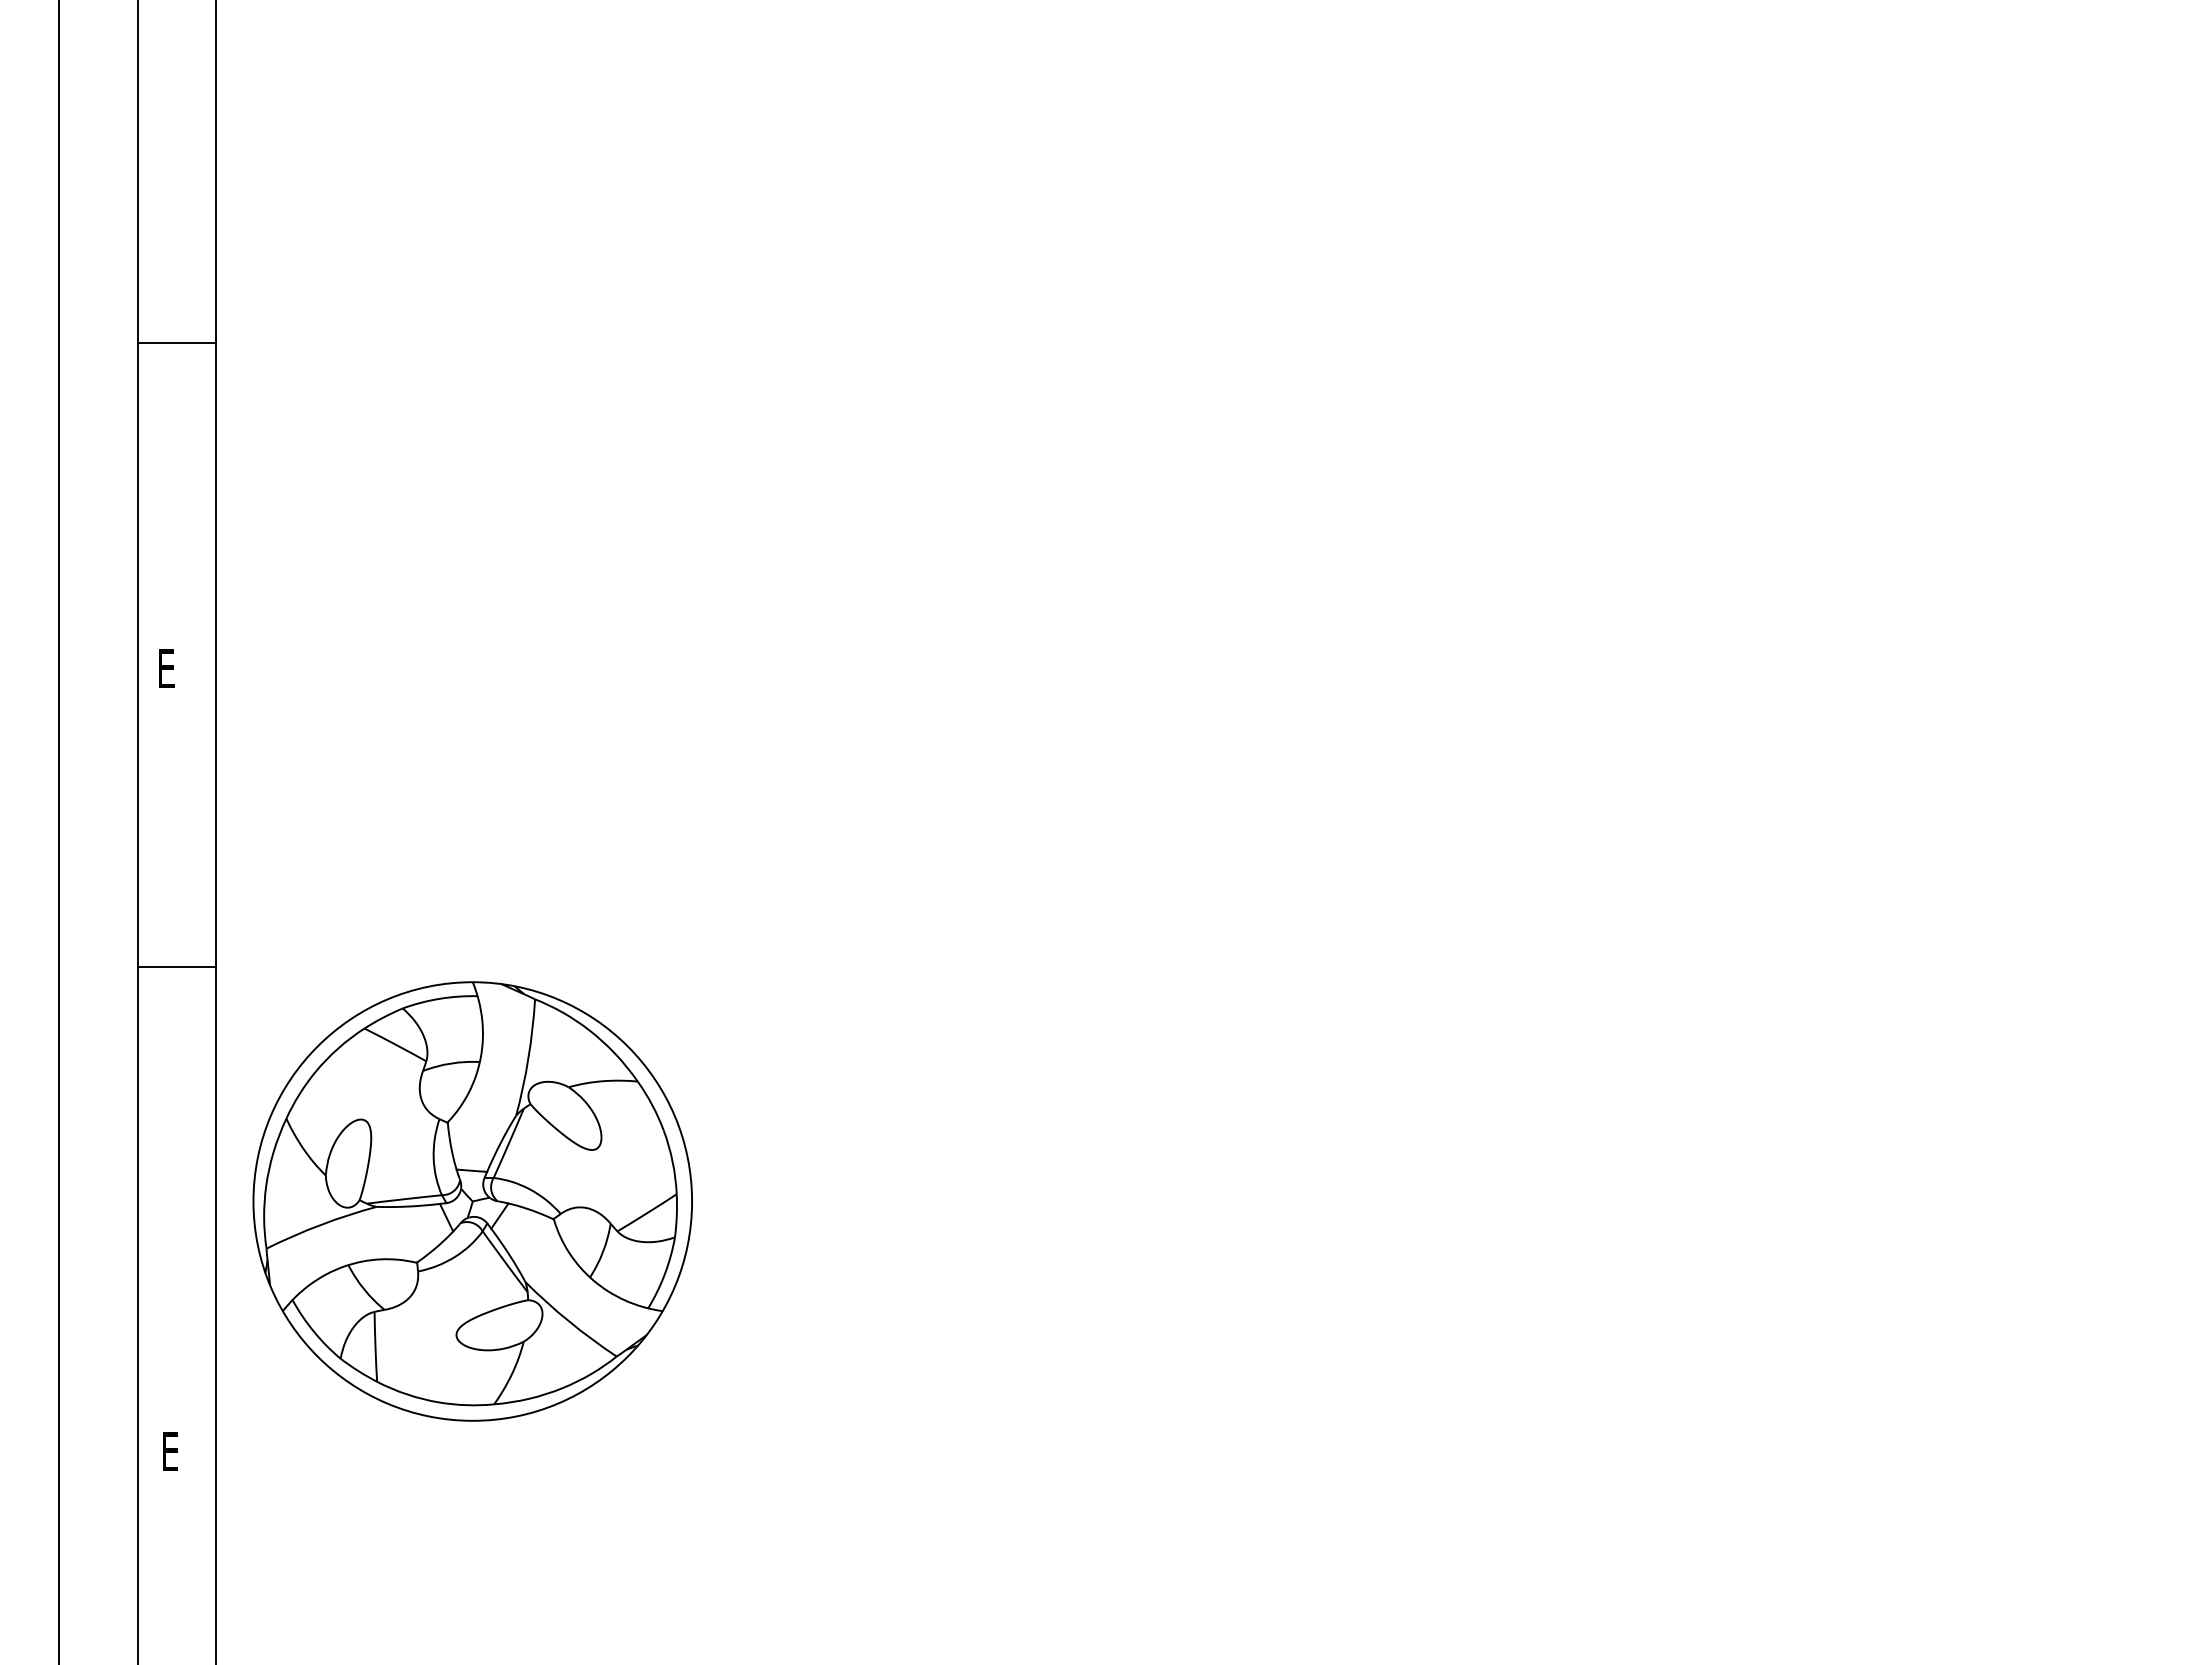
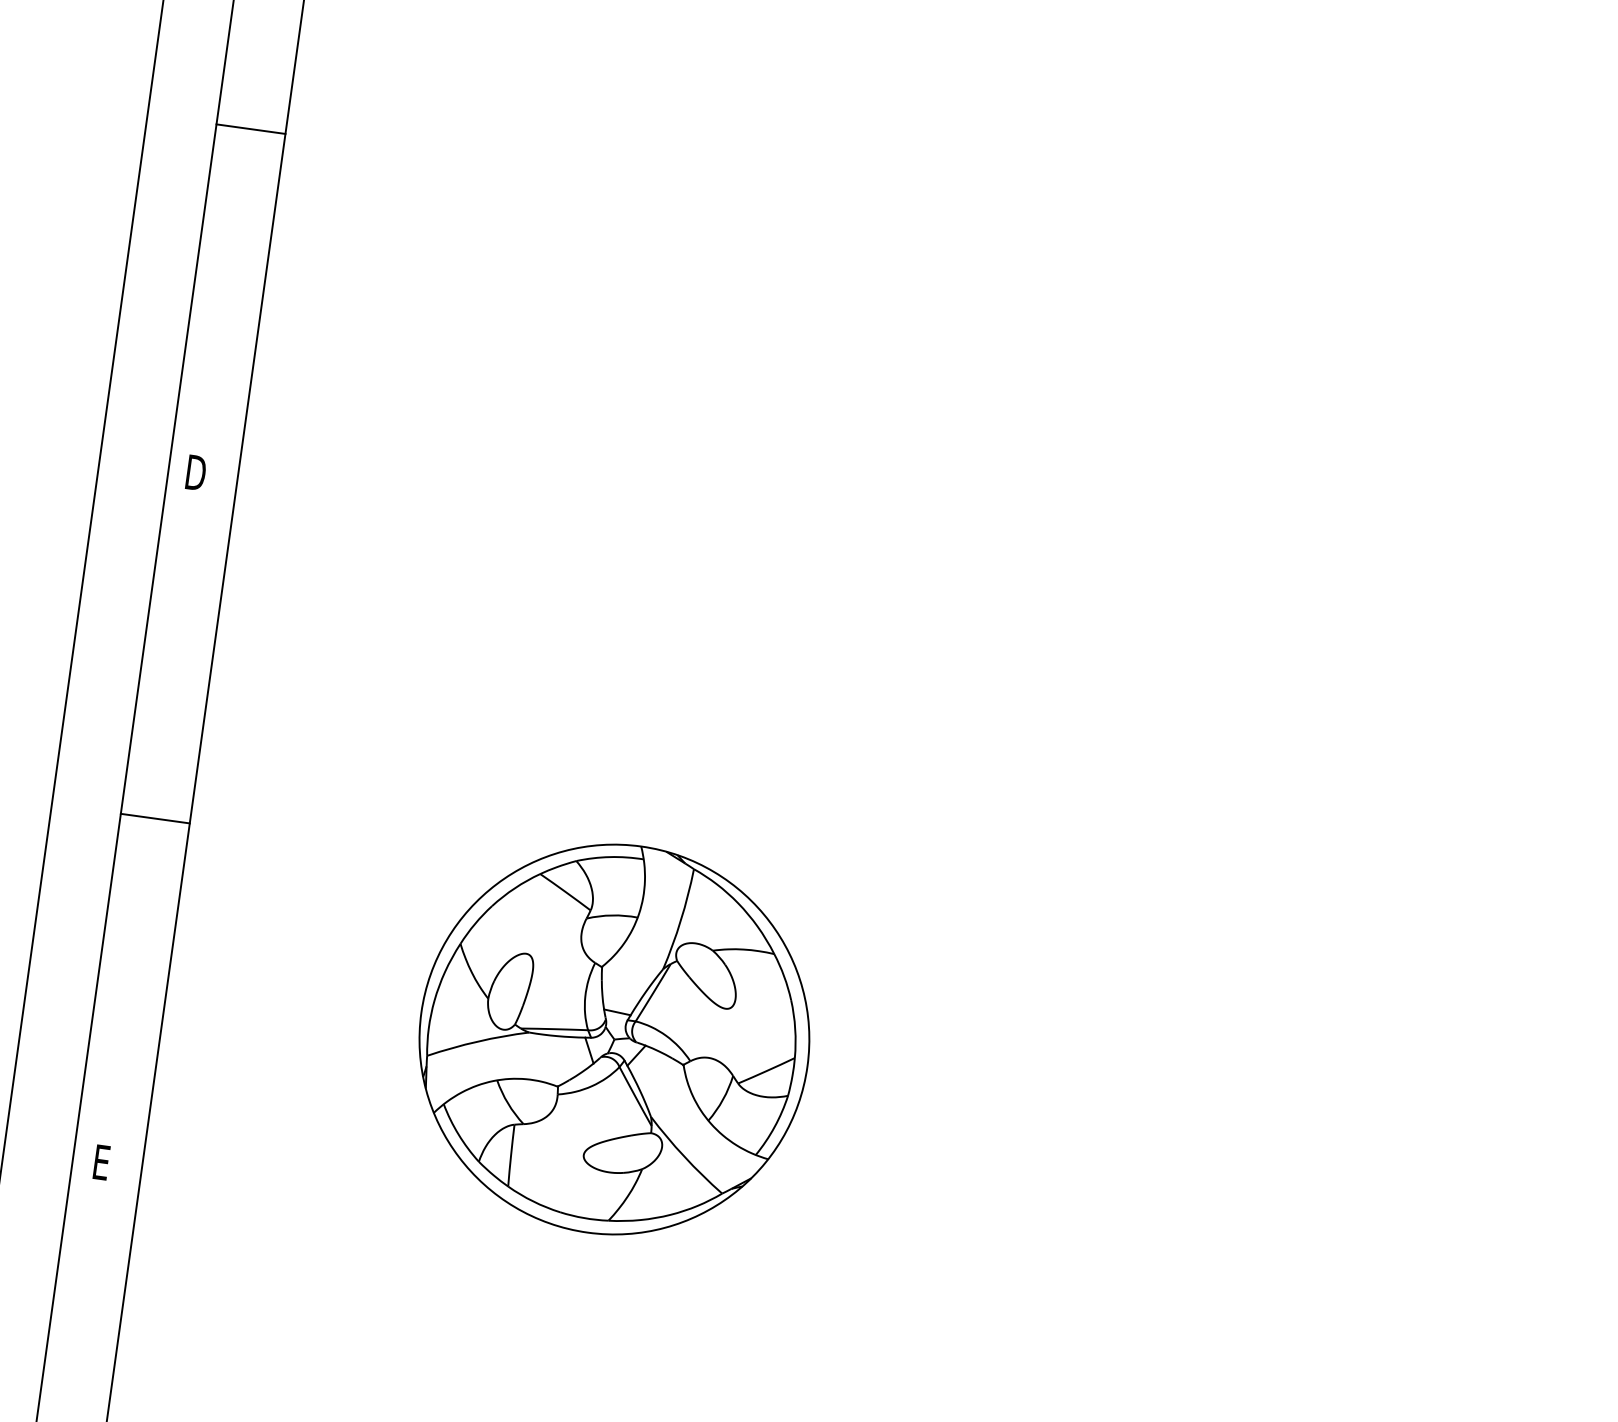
line: (176, 343) -> (250, 129), moved
text: (168, 668) -> (195, 472), E -> D
line: (176, 967) -> (154, 818), moved
part: (472, 1201) -> (614, 1039), moved

